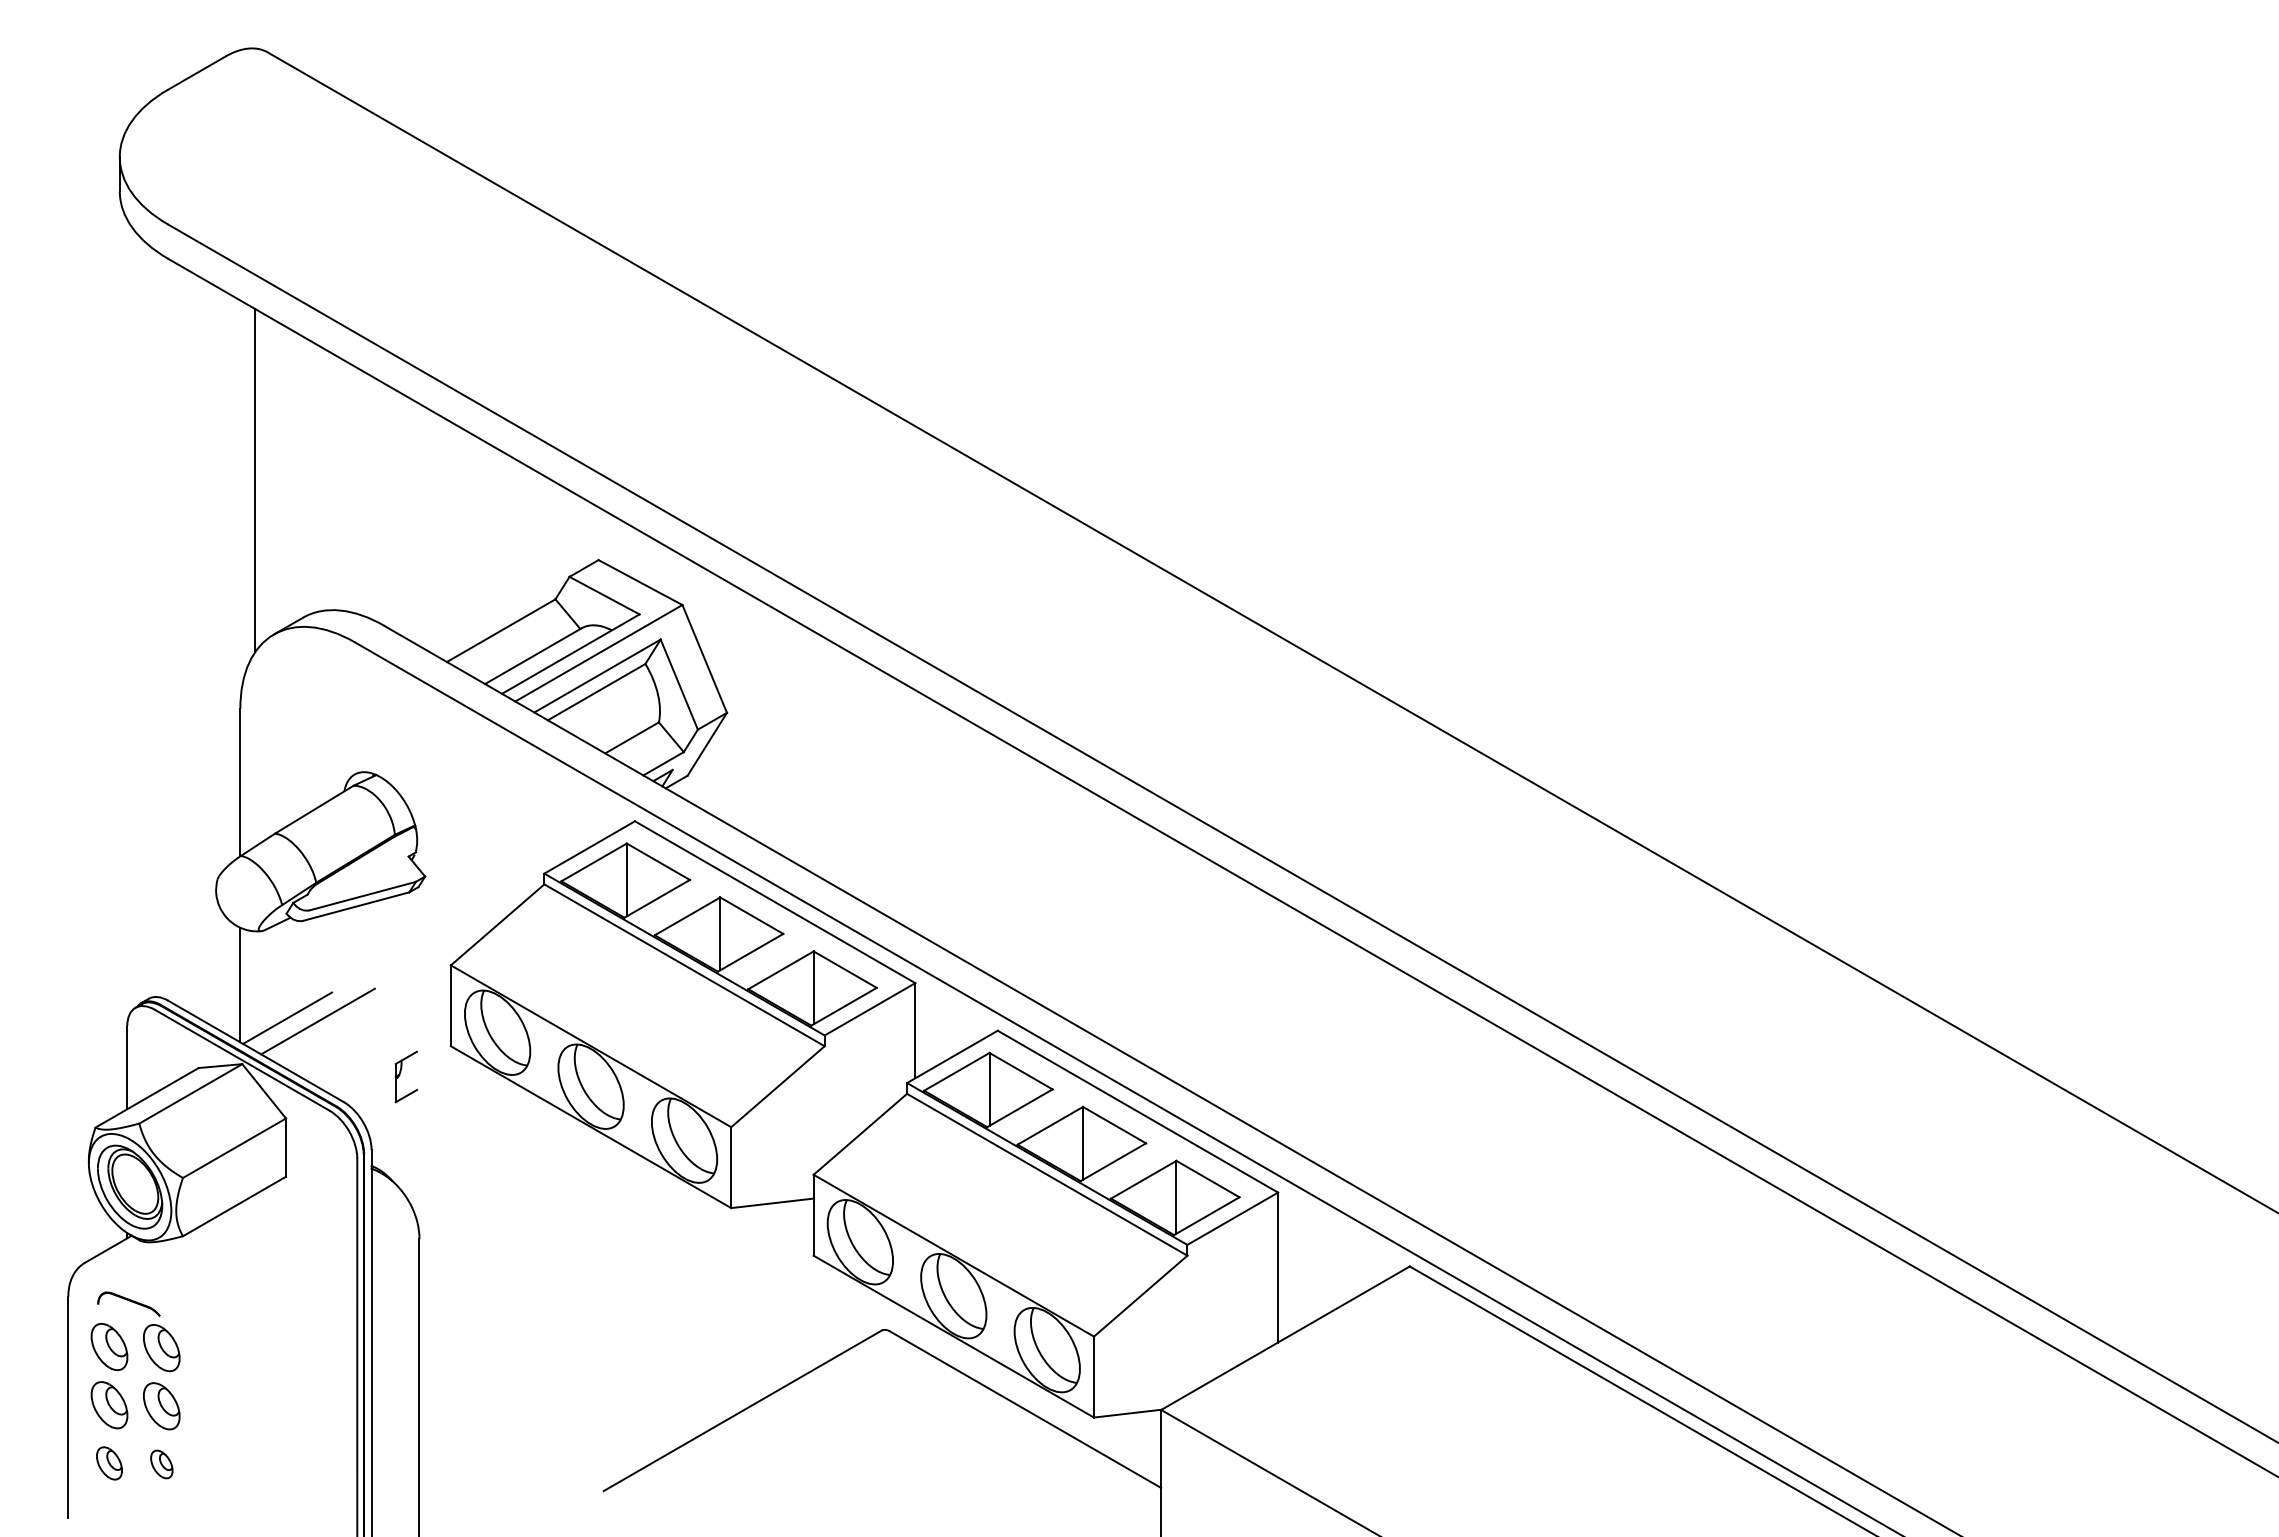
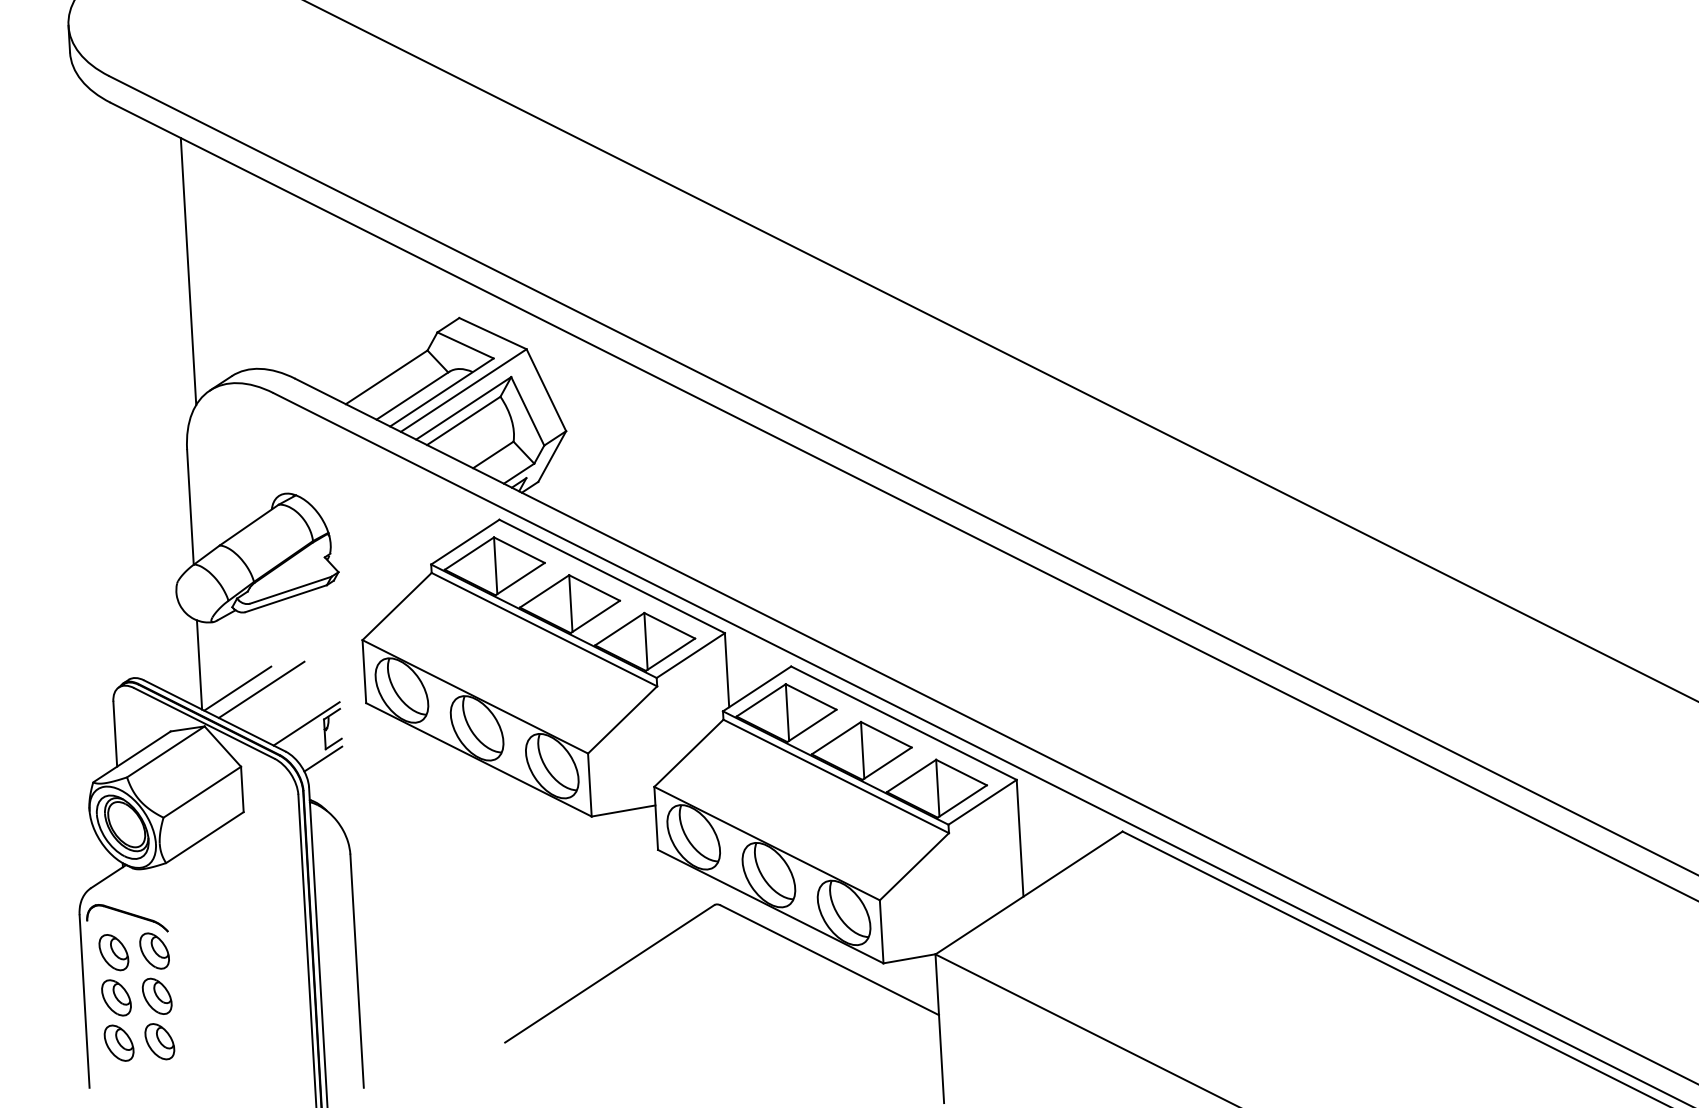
line: (372, 1068) -> (306, 723), added
line: (391, 1114) -> (323, 758), added
part: (128, 1303) -> (126, 917), size x1.67
part: (109, 1463) -> (119, 1043), size x1.43
part: (161, 1464) -> (159, 1041), size x1.67

